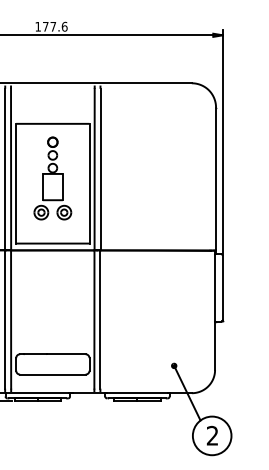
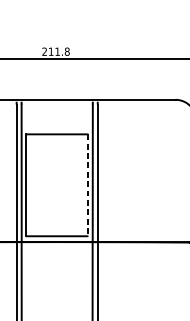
text: (51, 26) -> (56, 51), 177.6 -> 211.8
part: (52, 178) -> (56, 180), removed
line: (89, 183) -> (88, 185), solid -> dashed

